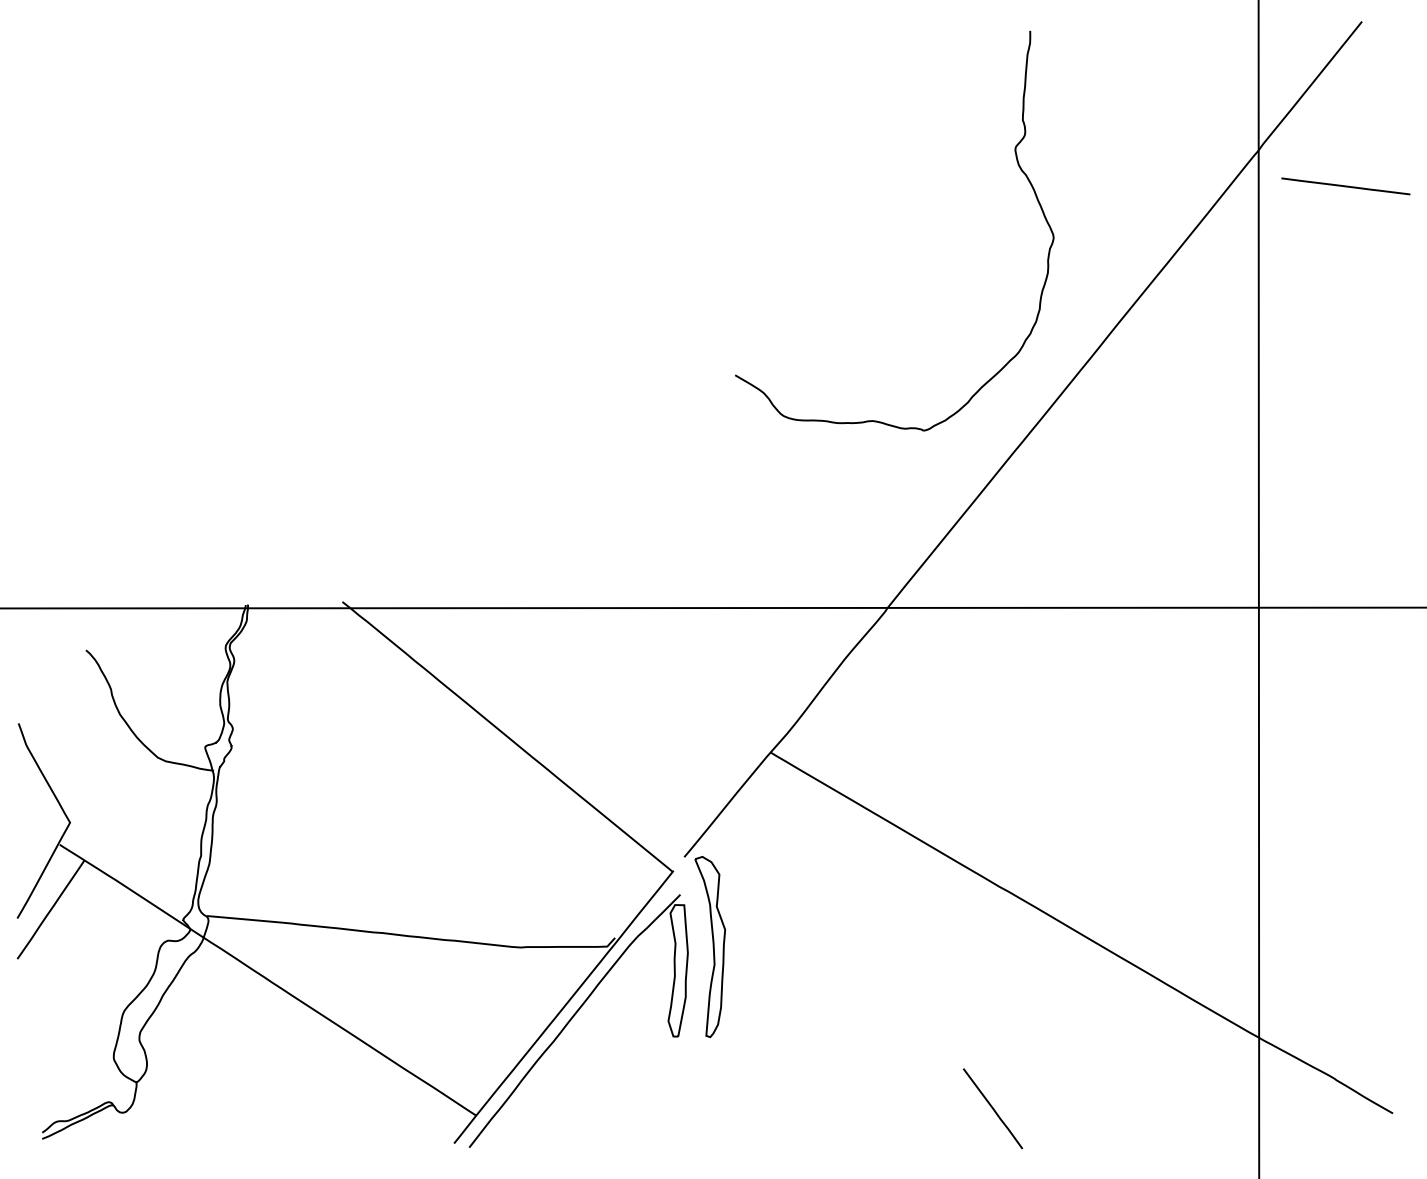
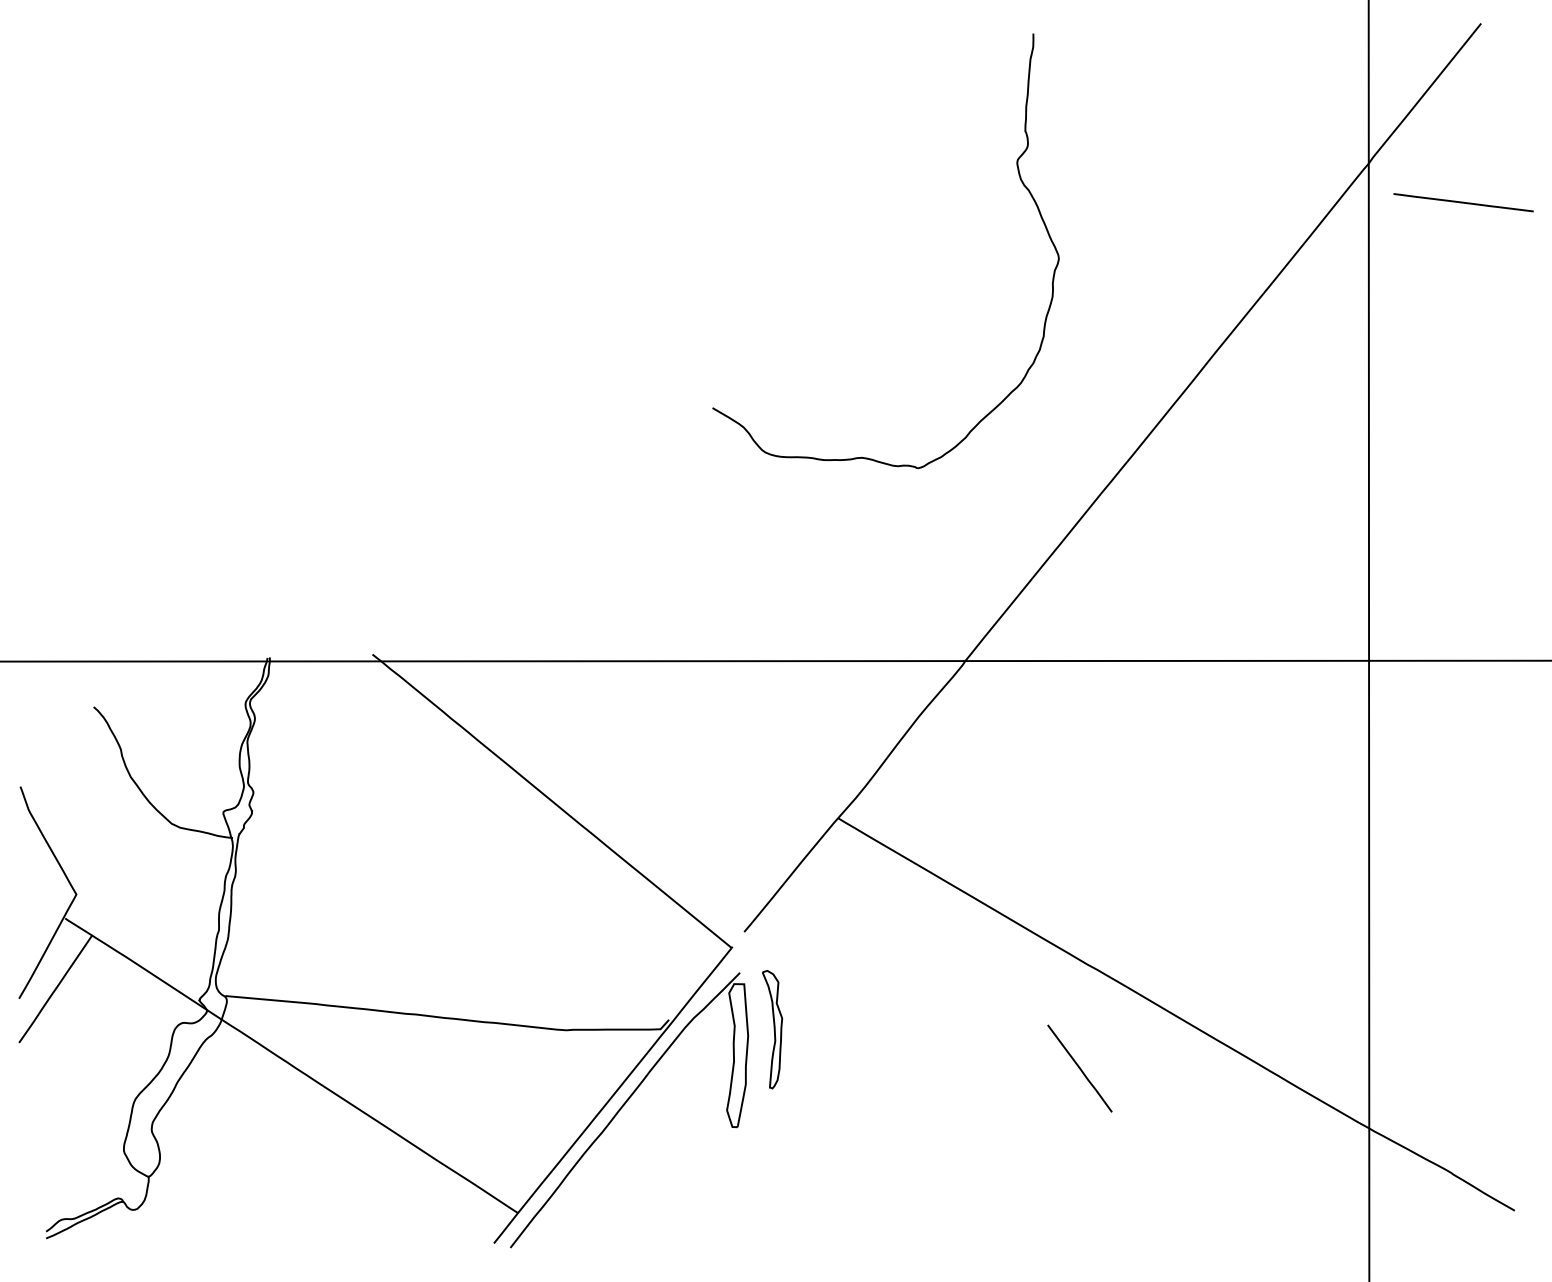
curve: (1019, 167) -> (1021, 182), moved
part: (710, 946) -> (772, 1029), size x0.6
line: (992, 1108) -> (1079, 1068), moved

